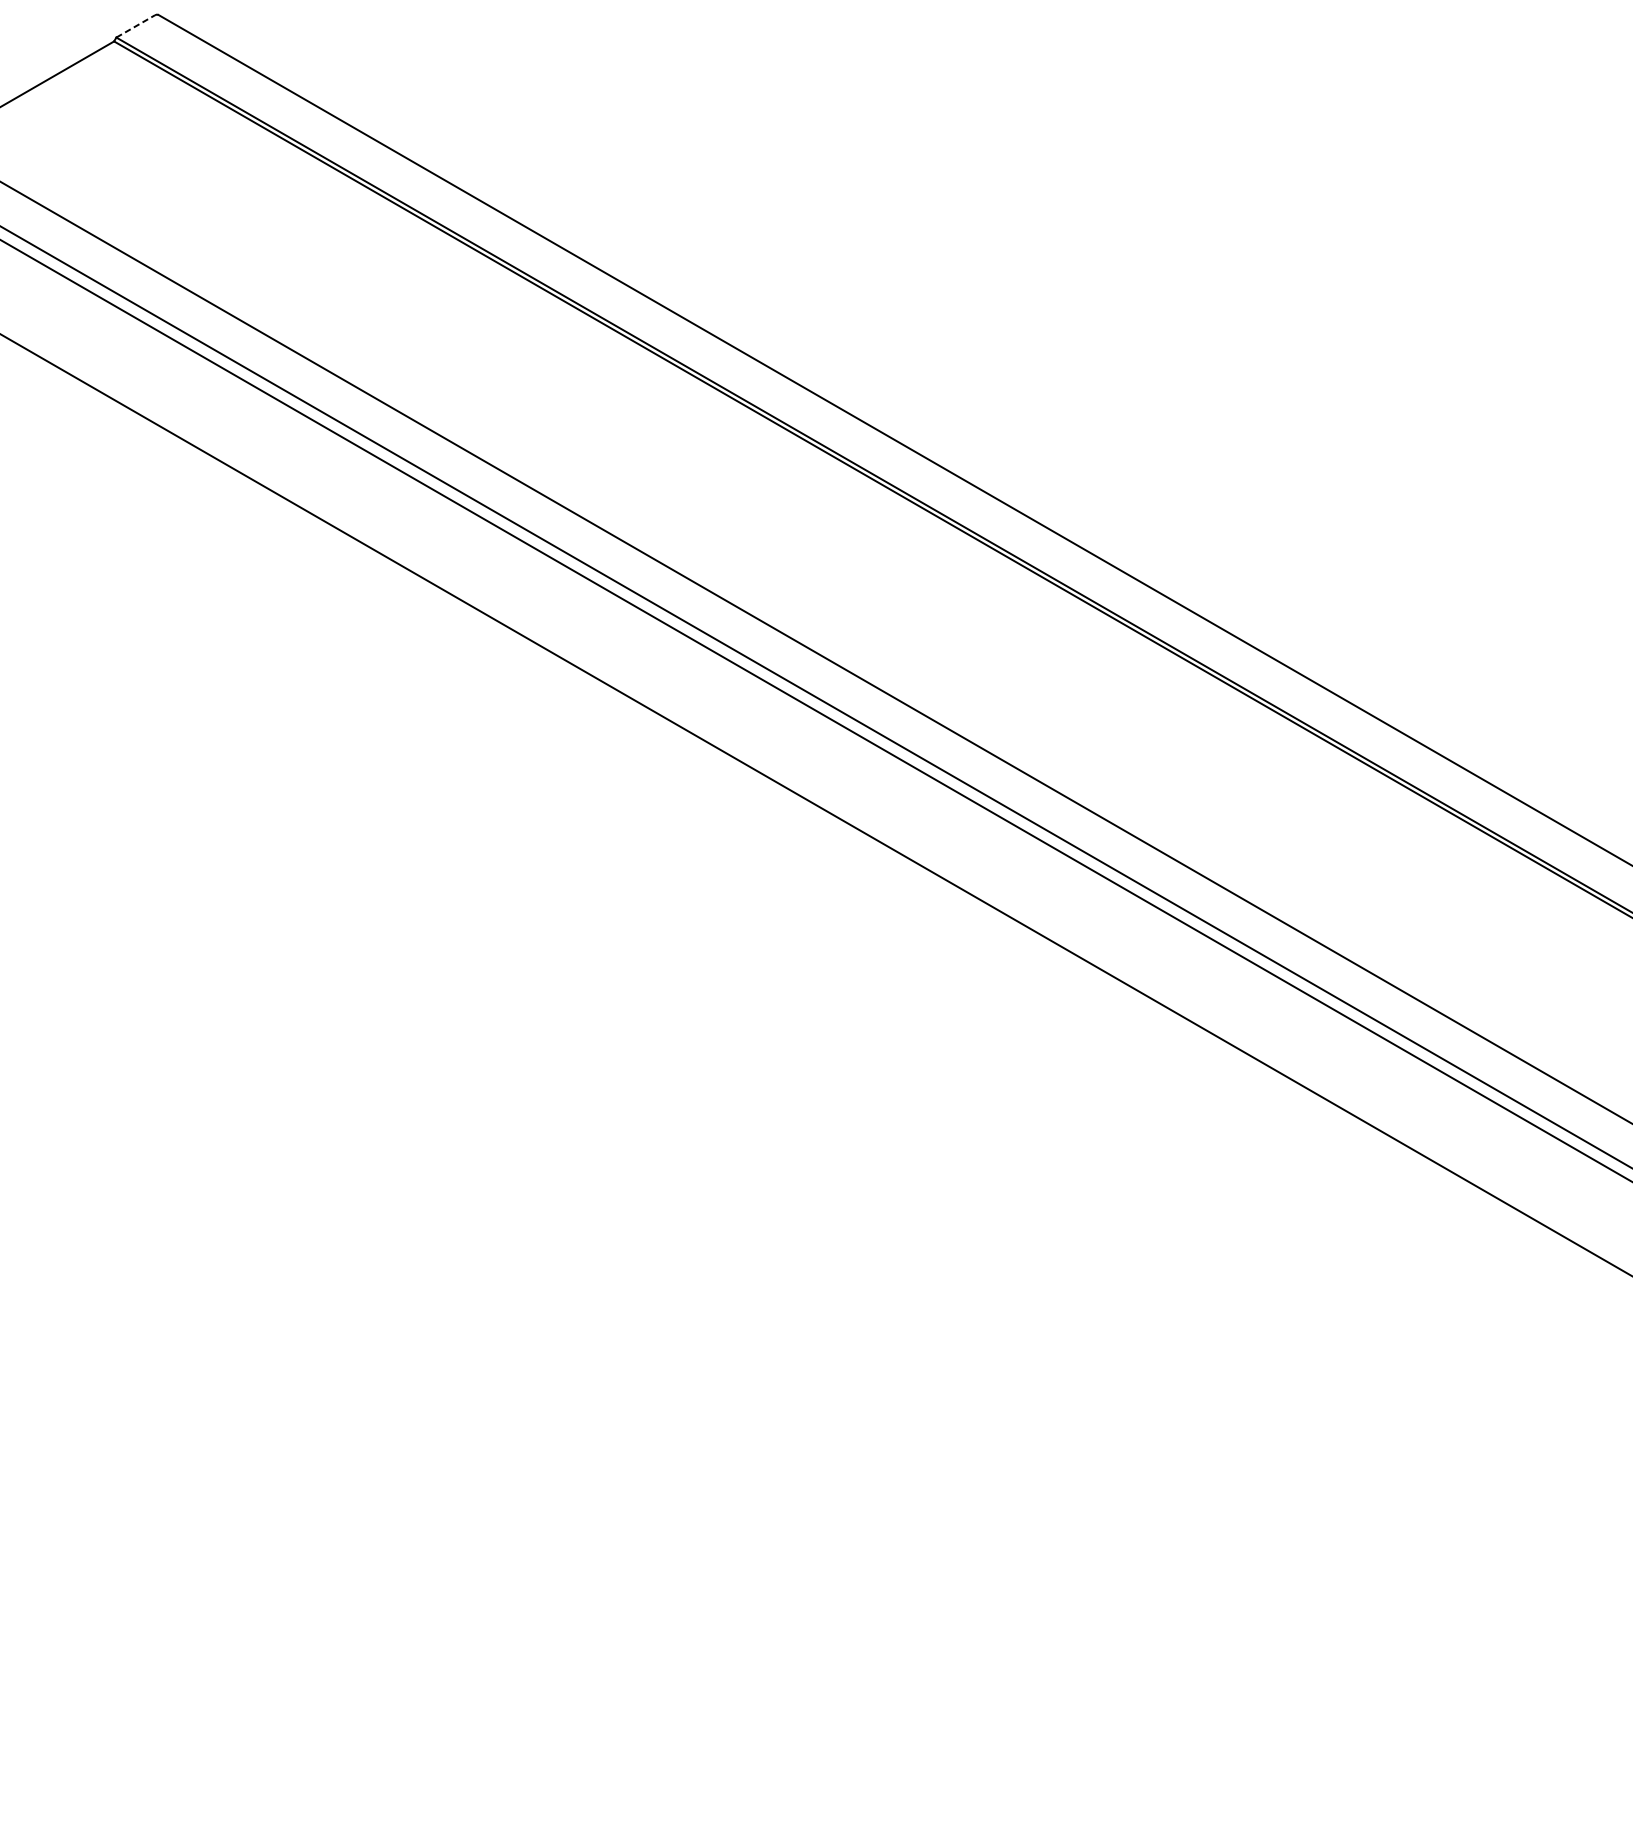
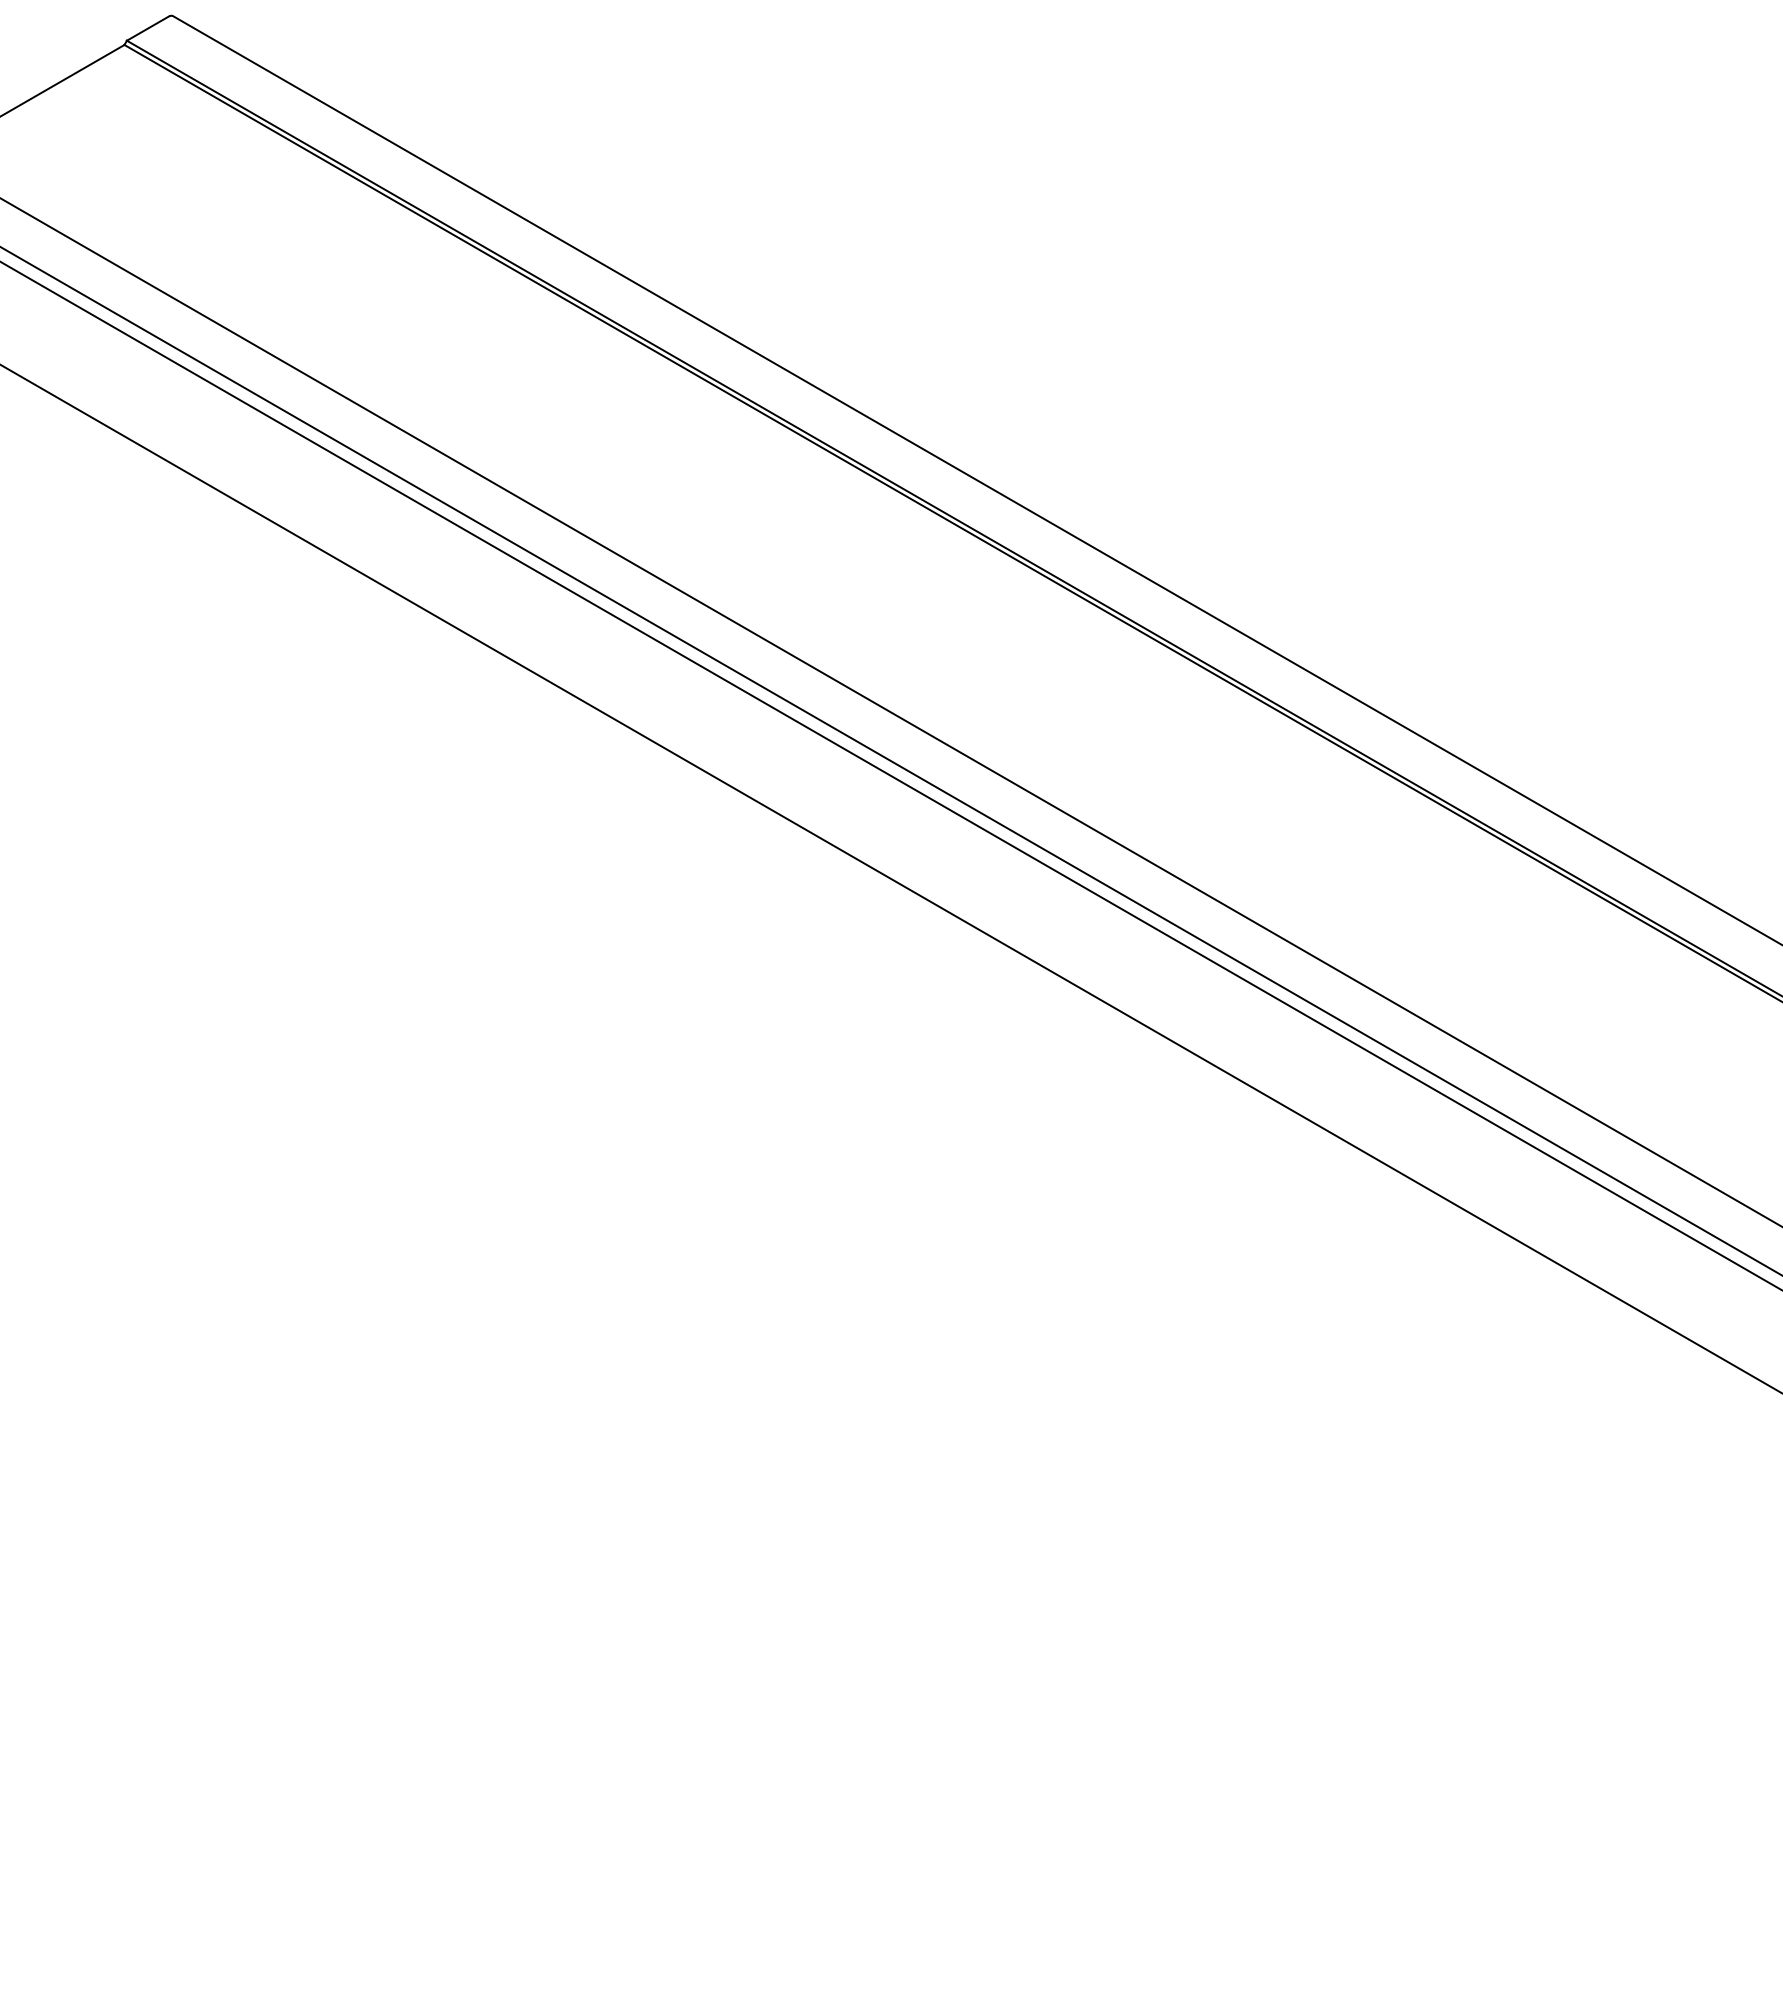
line: (136, 26) -> (148, 28), dashed -> solid

